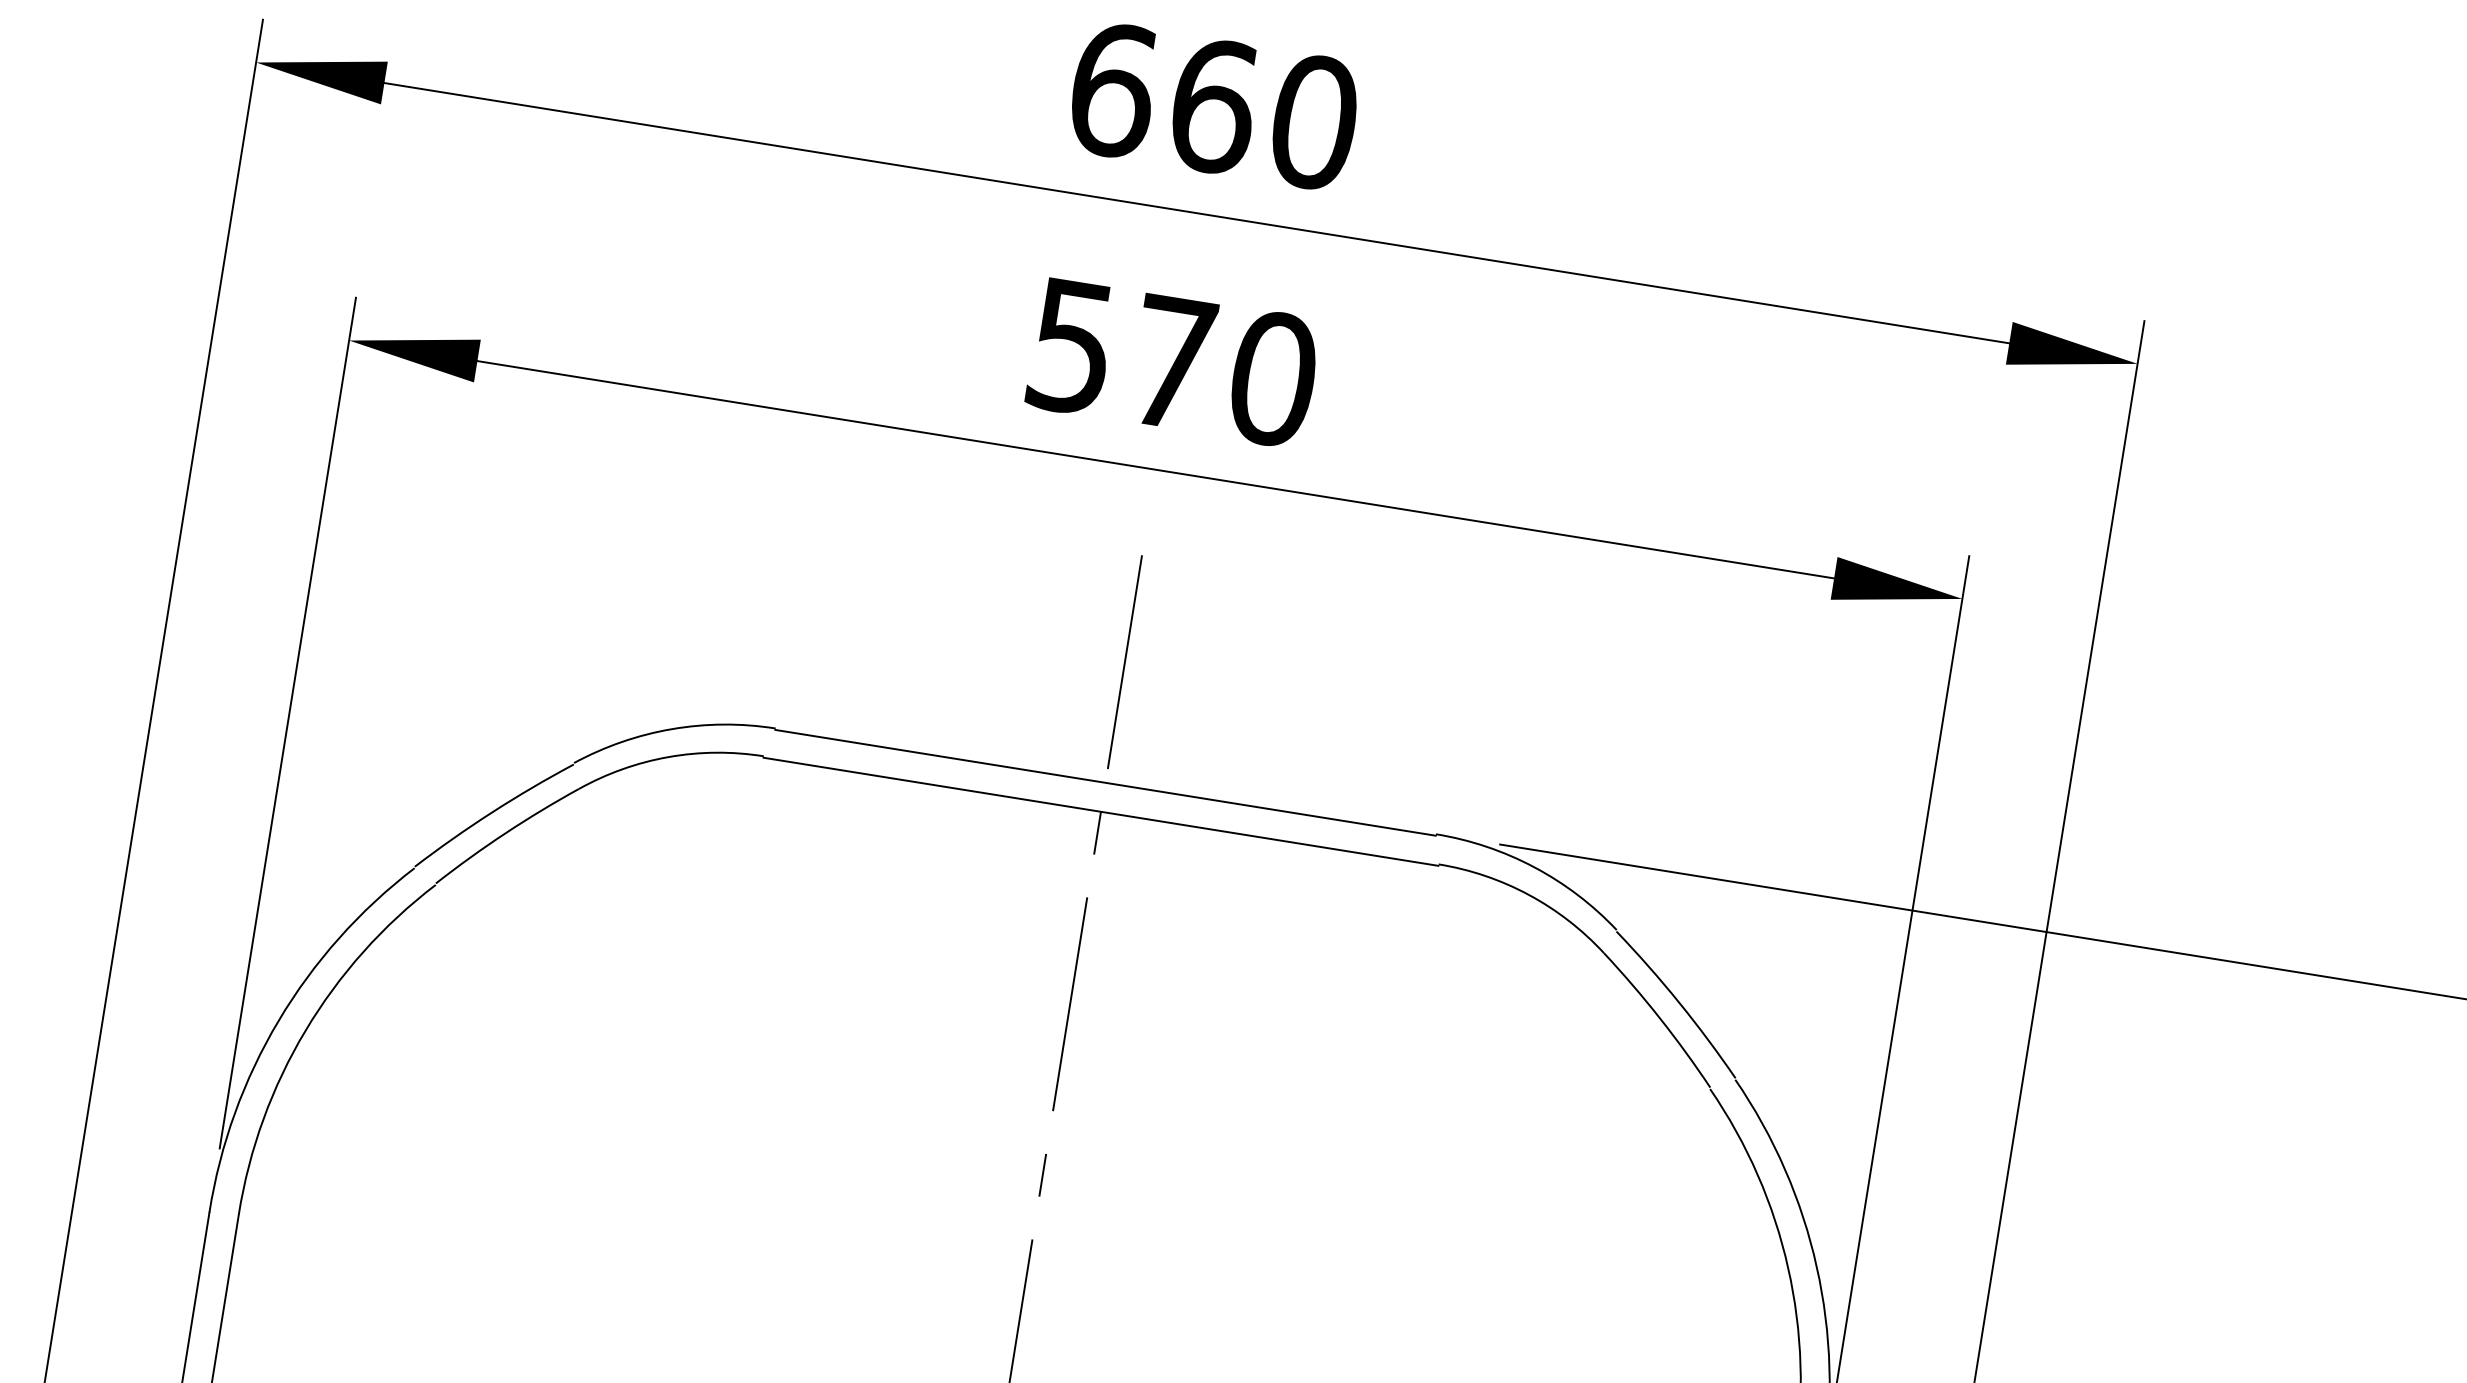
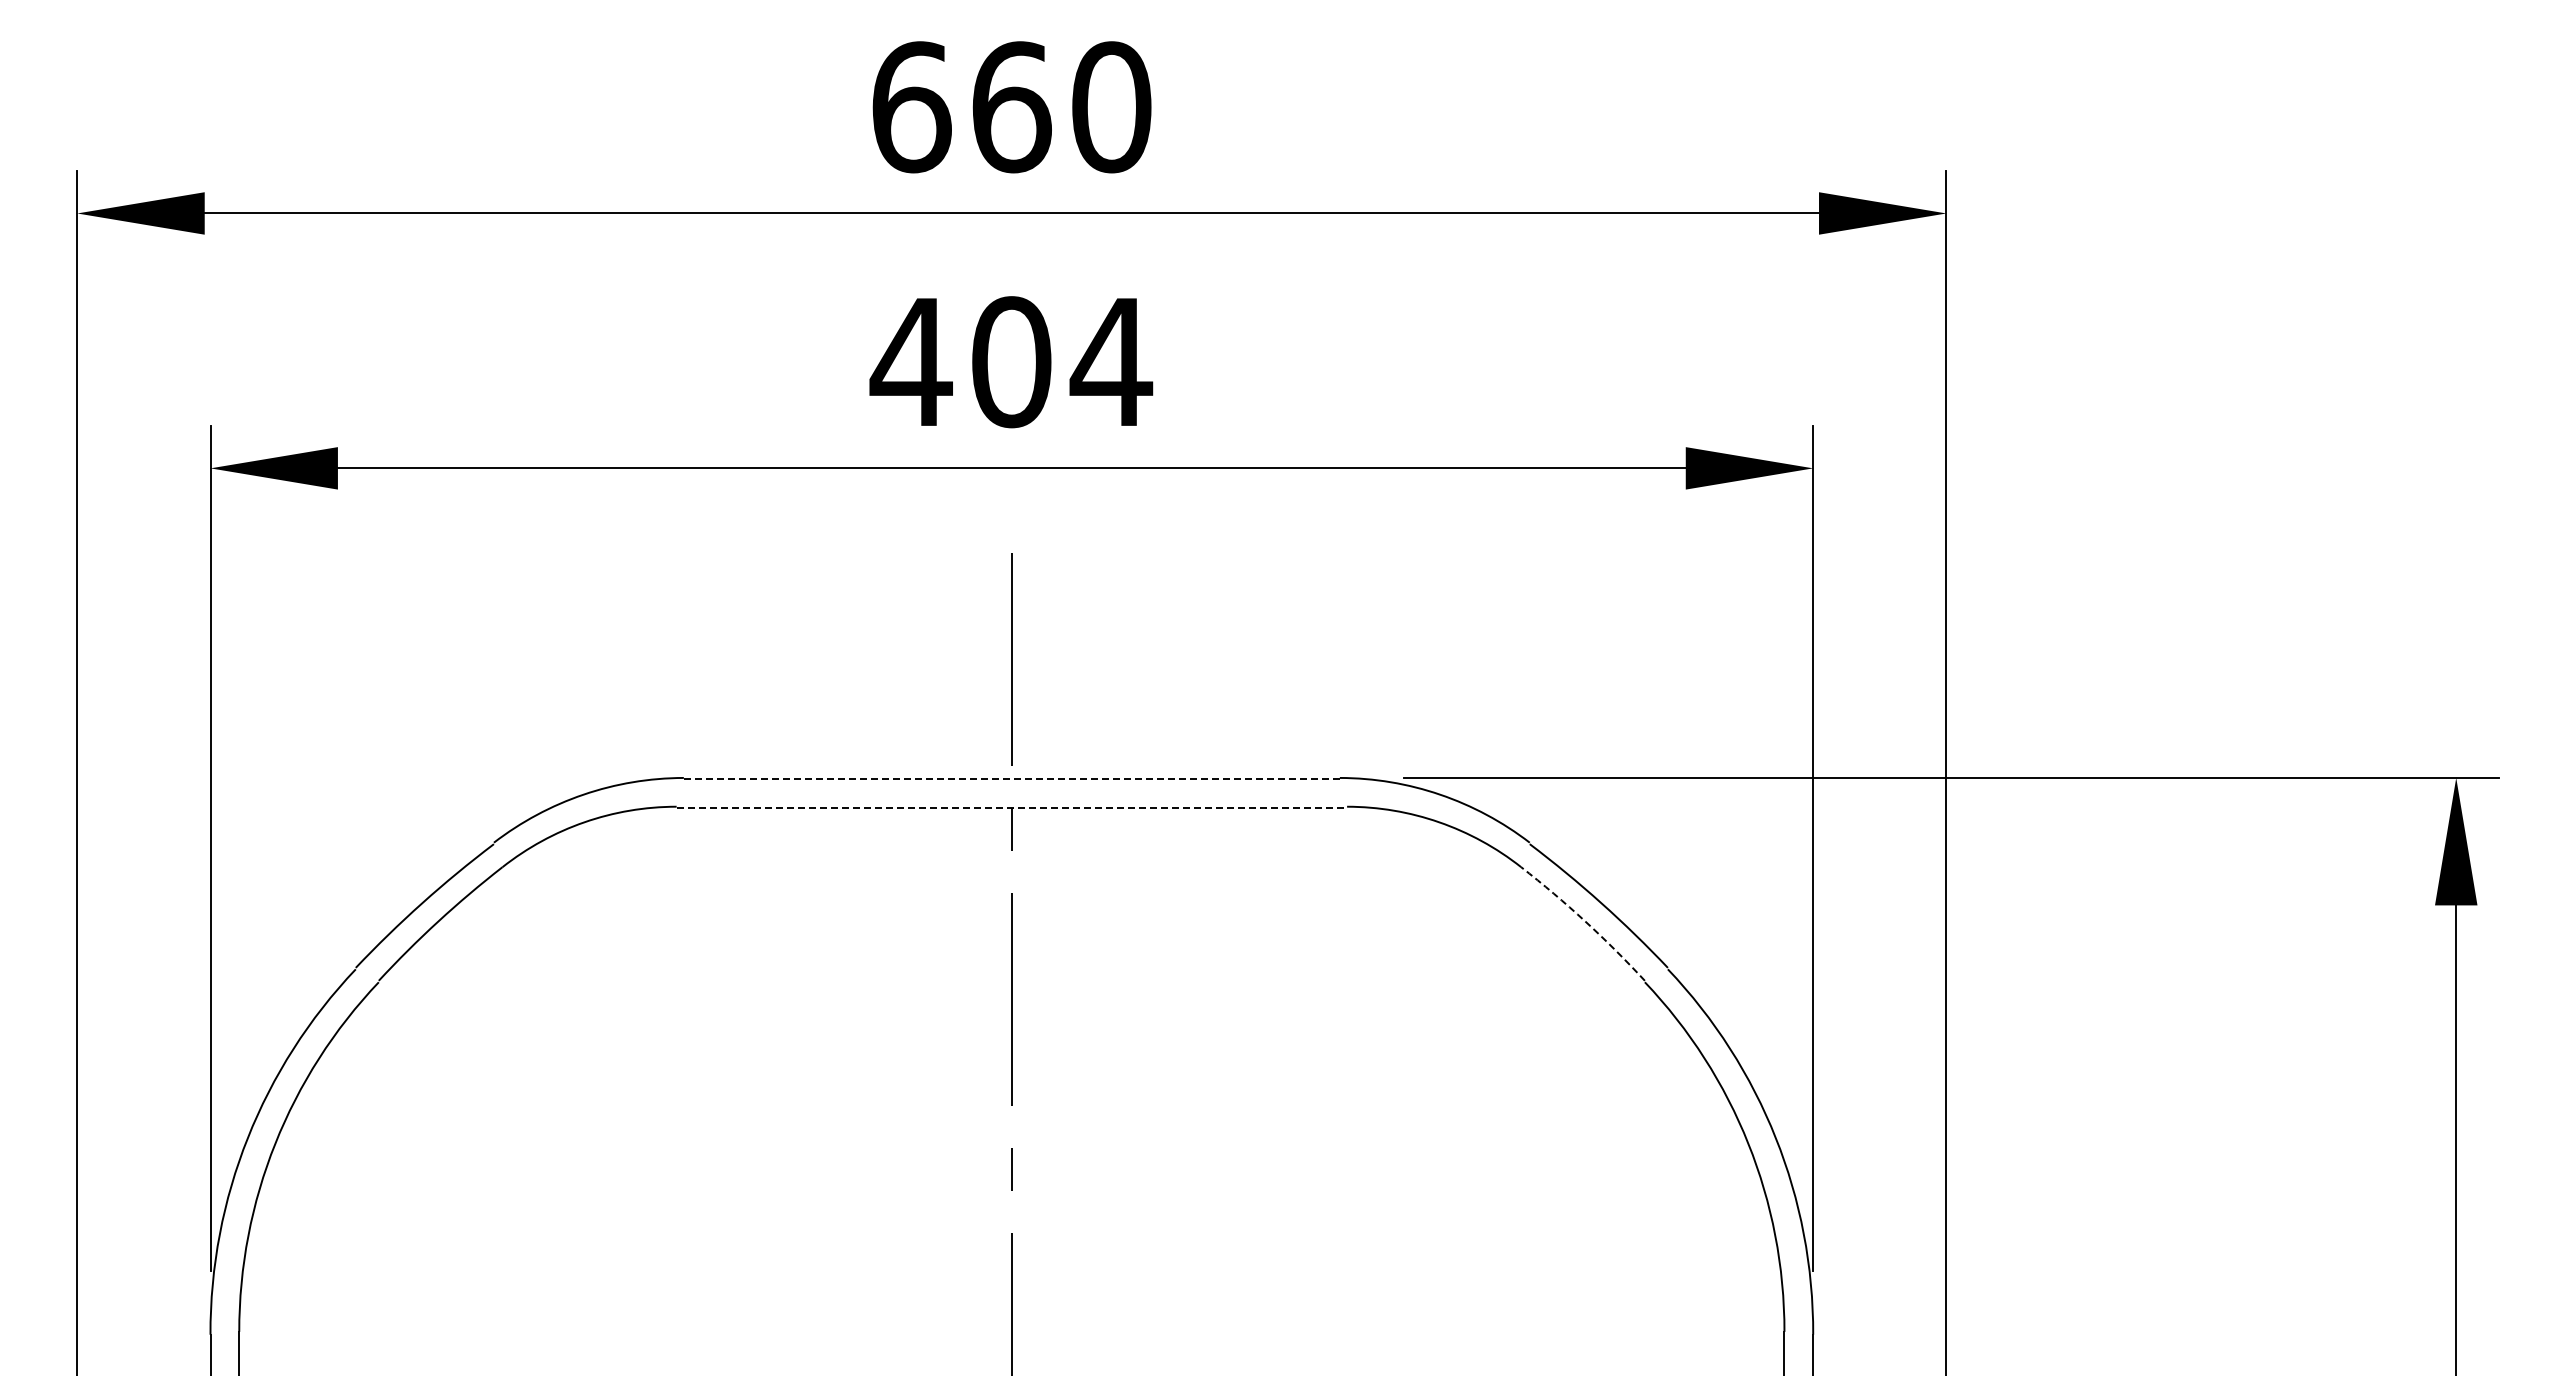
text: (1172, 363) -> (1011, 362), 570 -> 404
line: (1106, 783) -> (1012, 779), solid -> dashed
line: (1101, 812) -> (1012, 808), solid -> dashed
arc: (1660, 1018) -> (1585, 921), solid -> dashed

